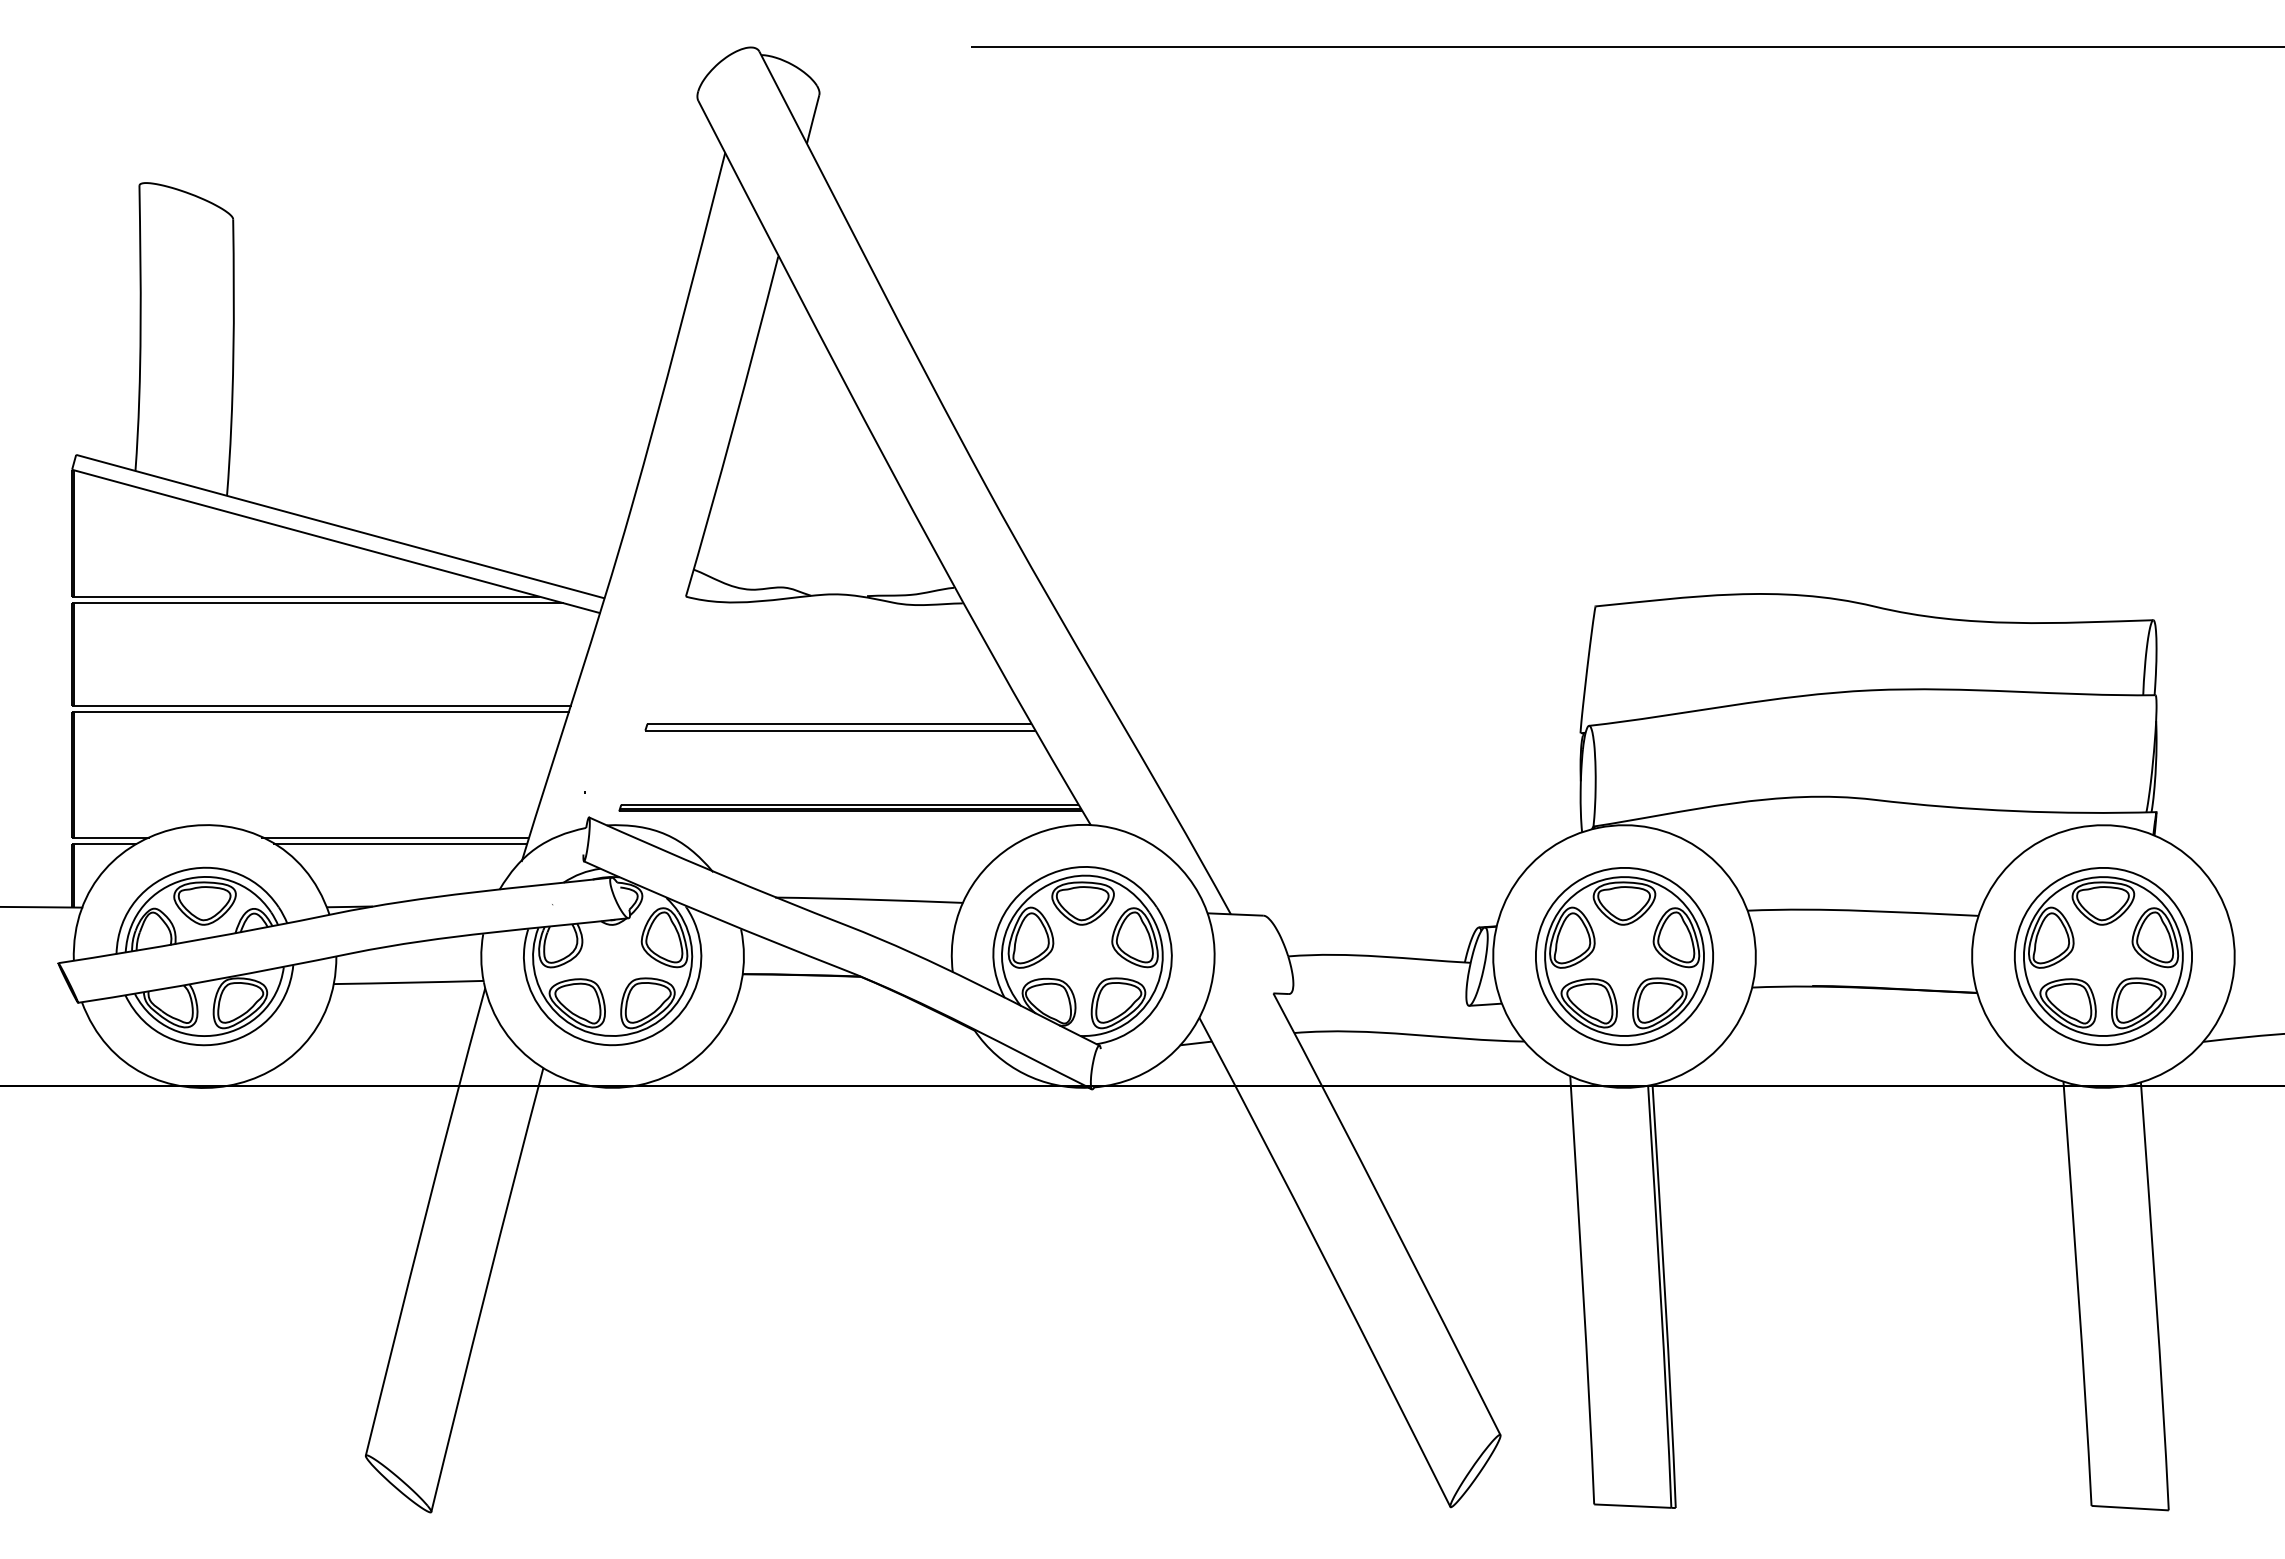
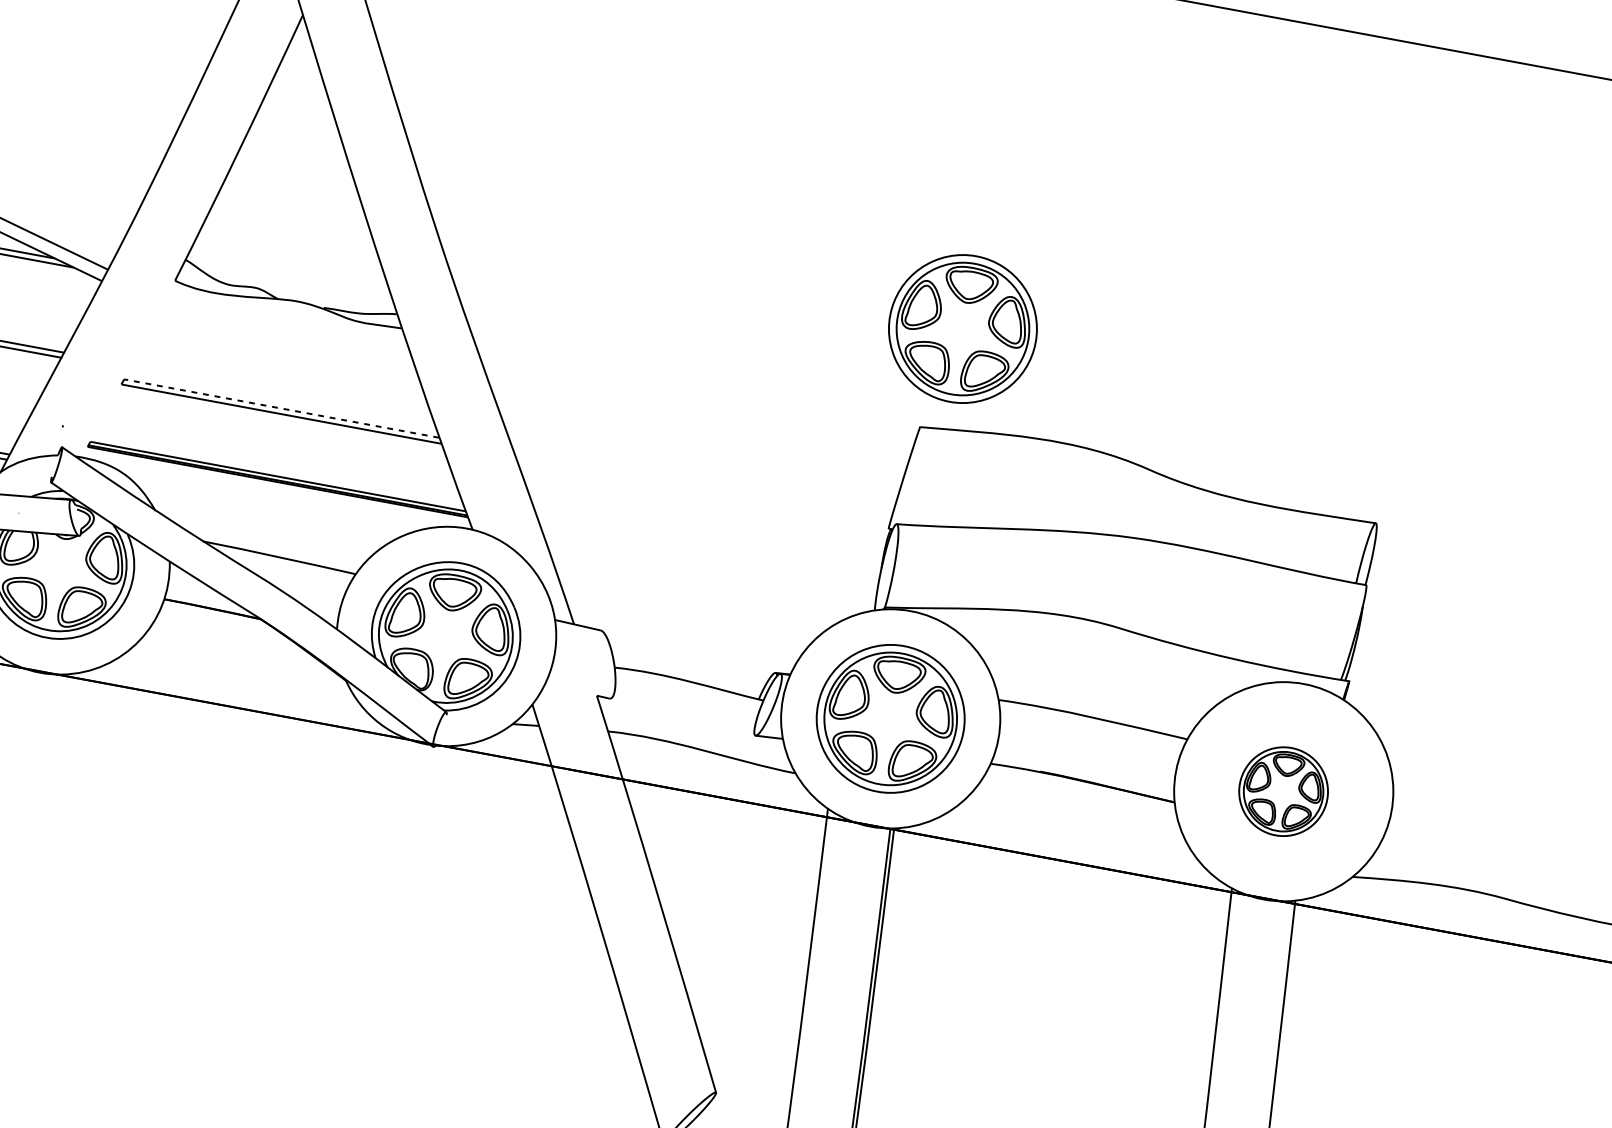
part: (1624, 481) -> (962, 329), added
line: (839, 723) -> (281, 408), solid -> dashed
part: (2102, 956) -> (1282, 791), size x0.6

